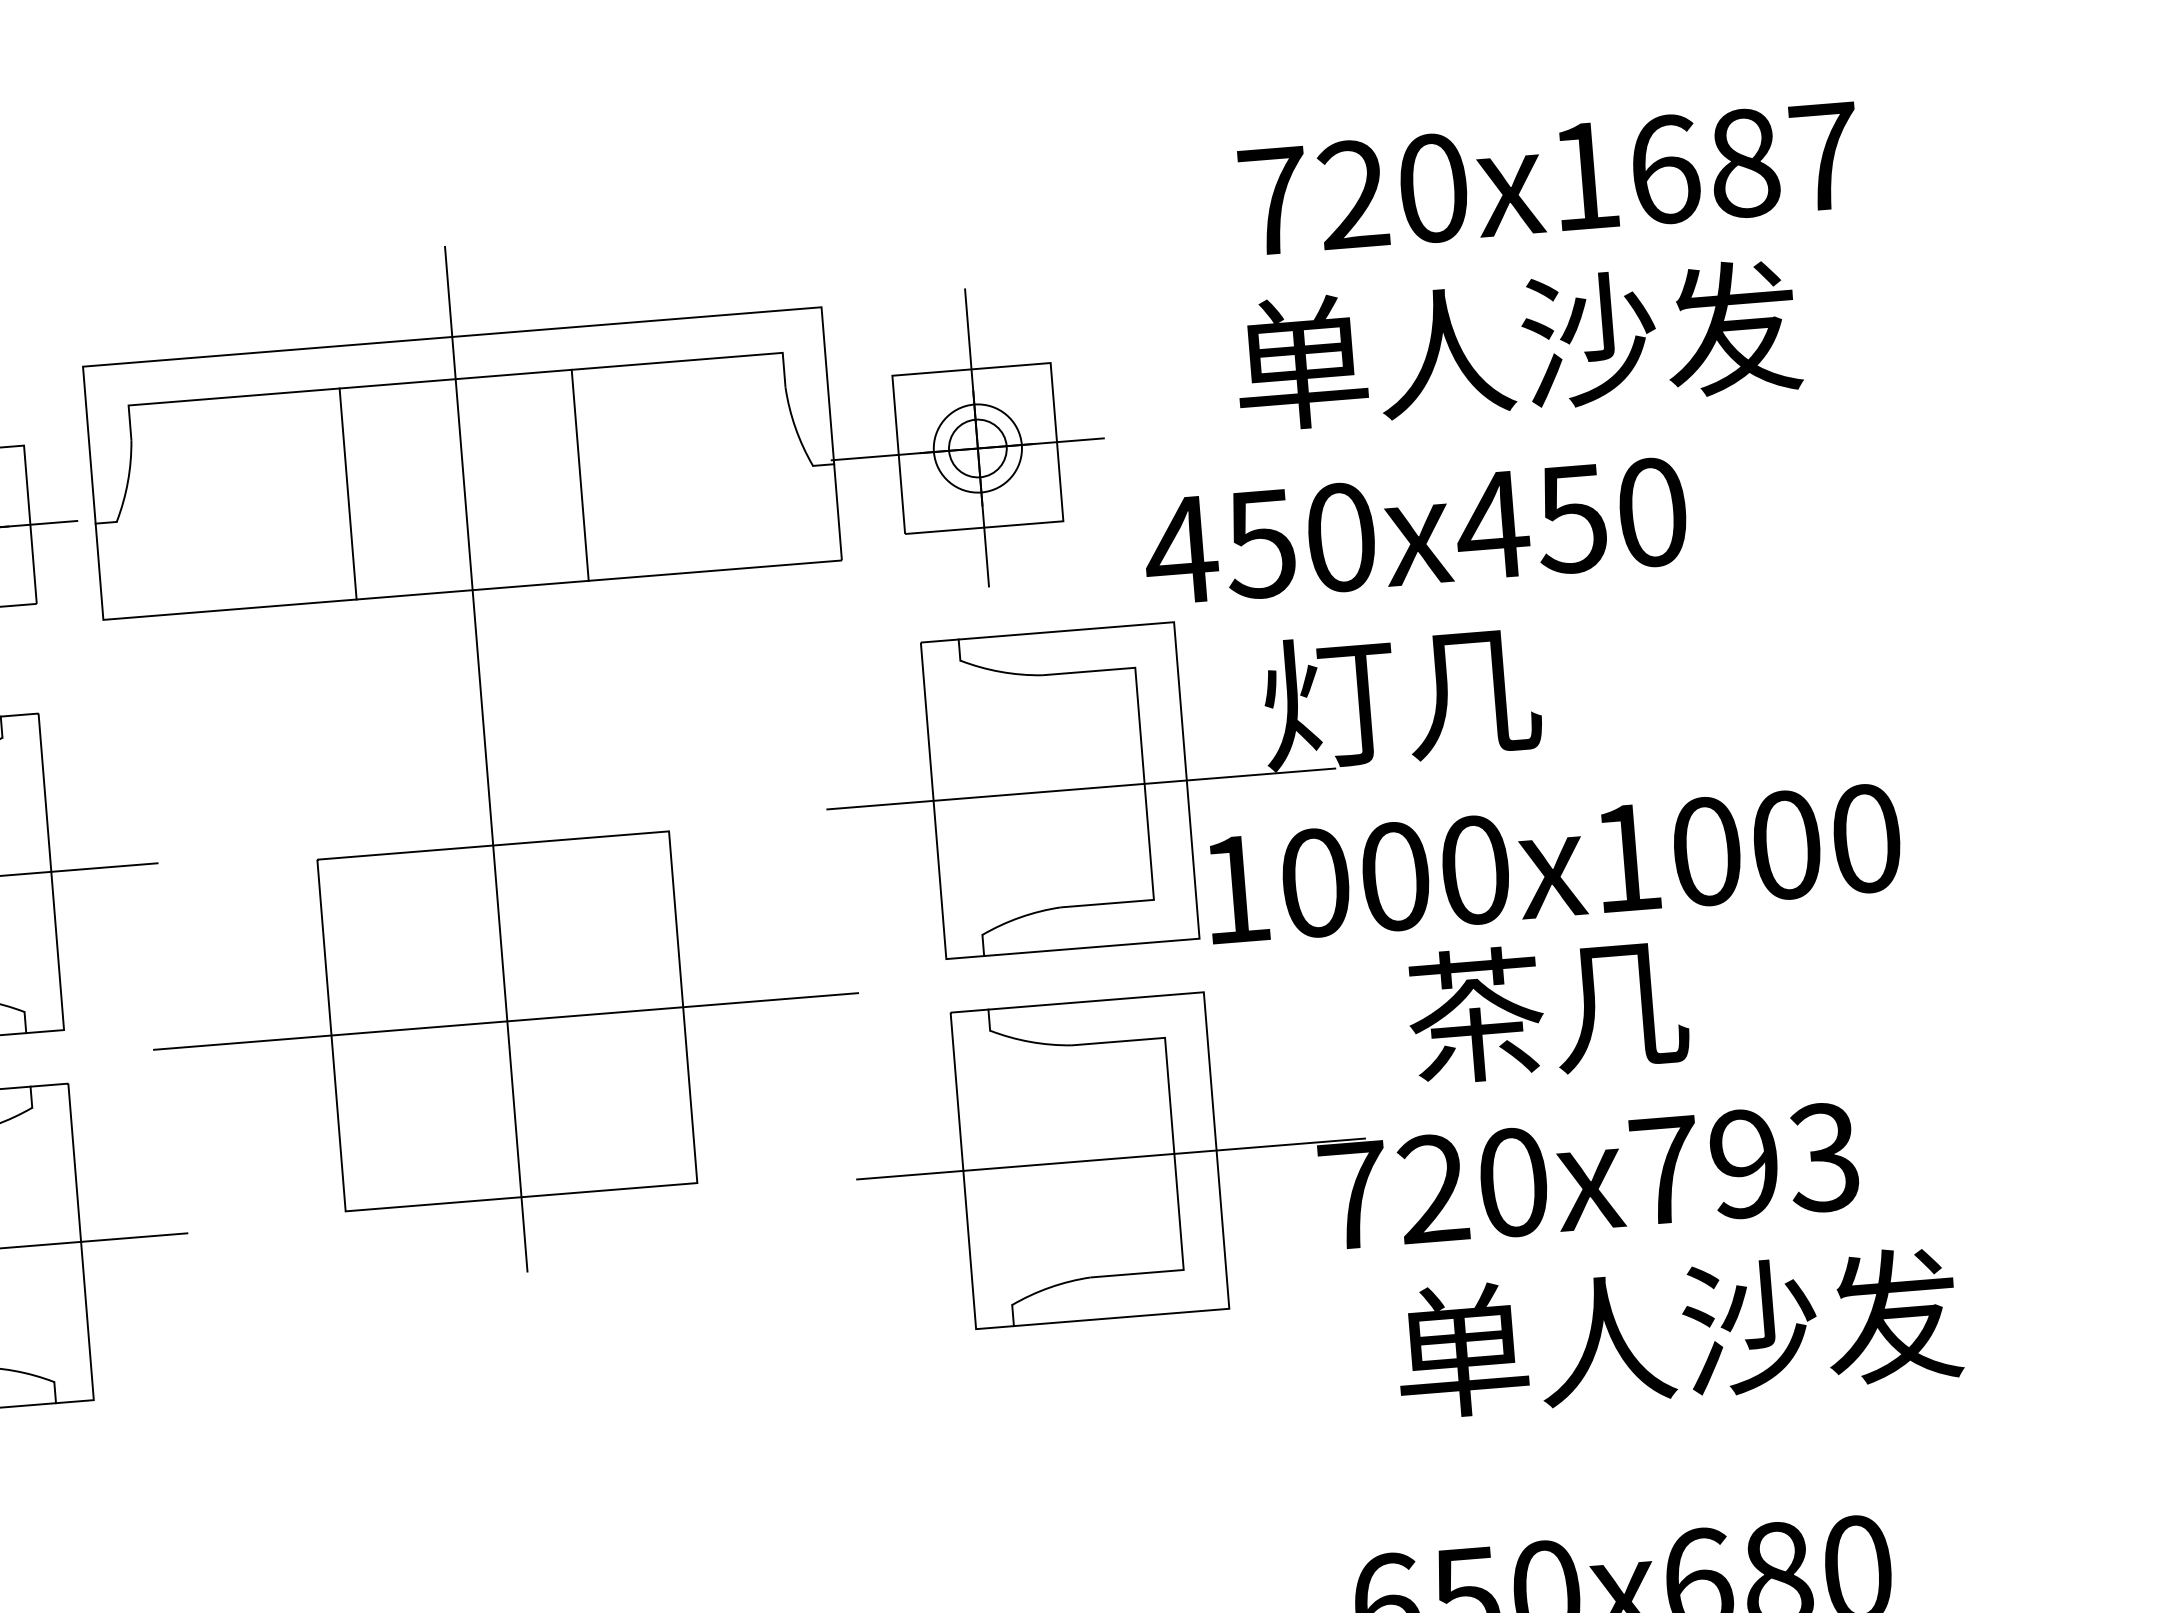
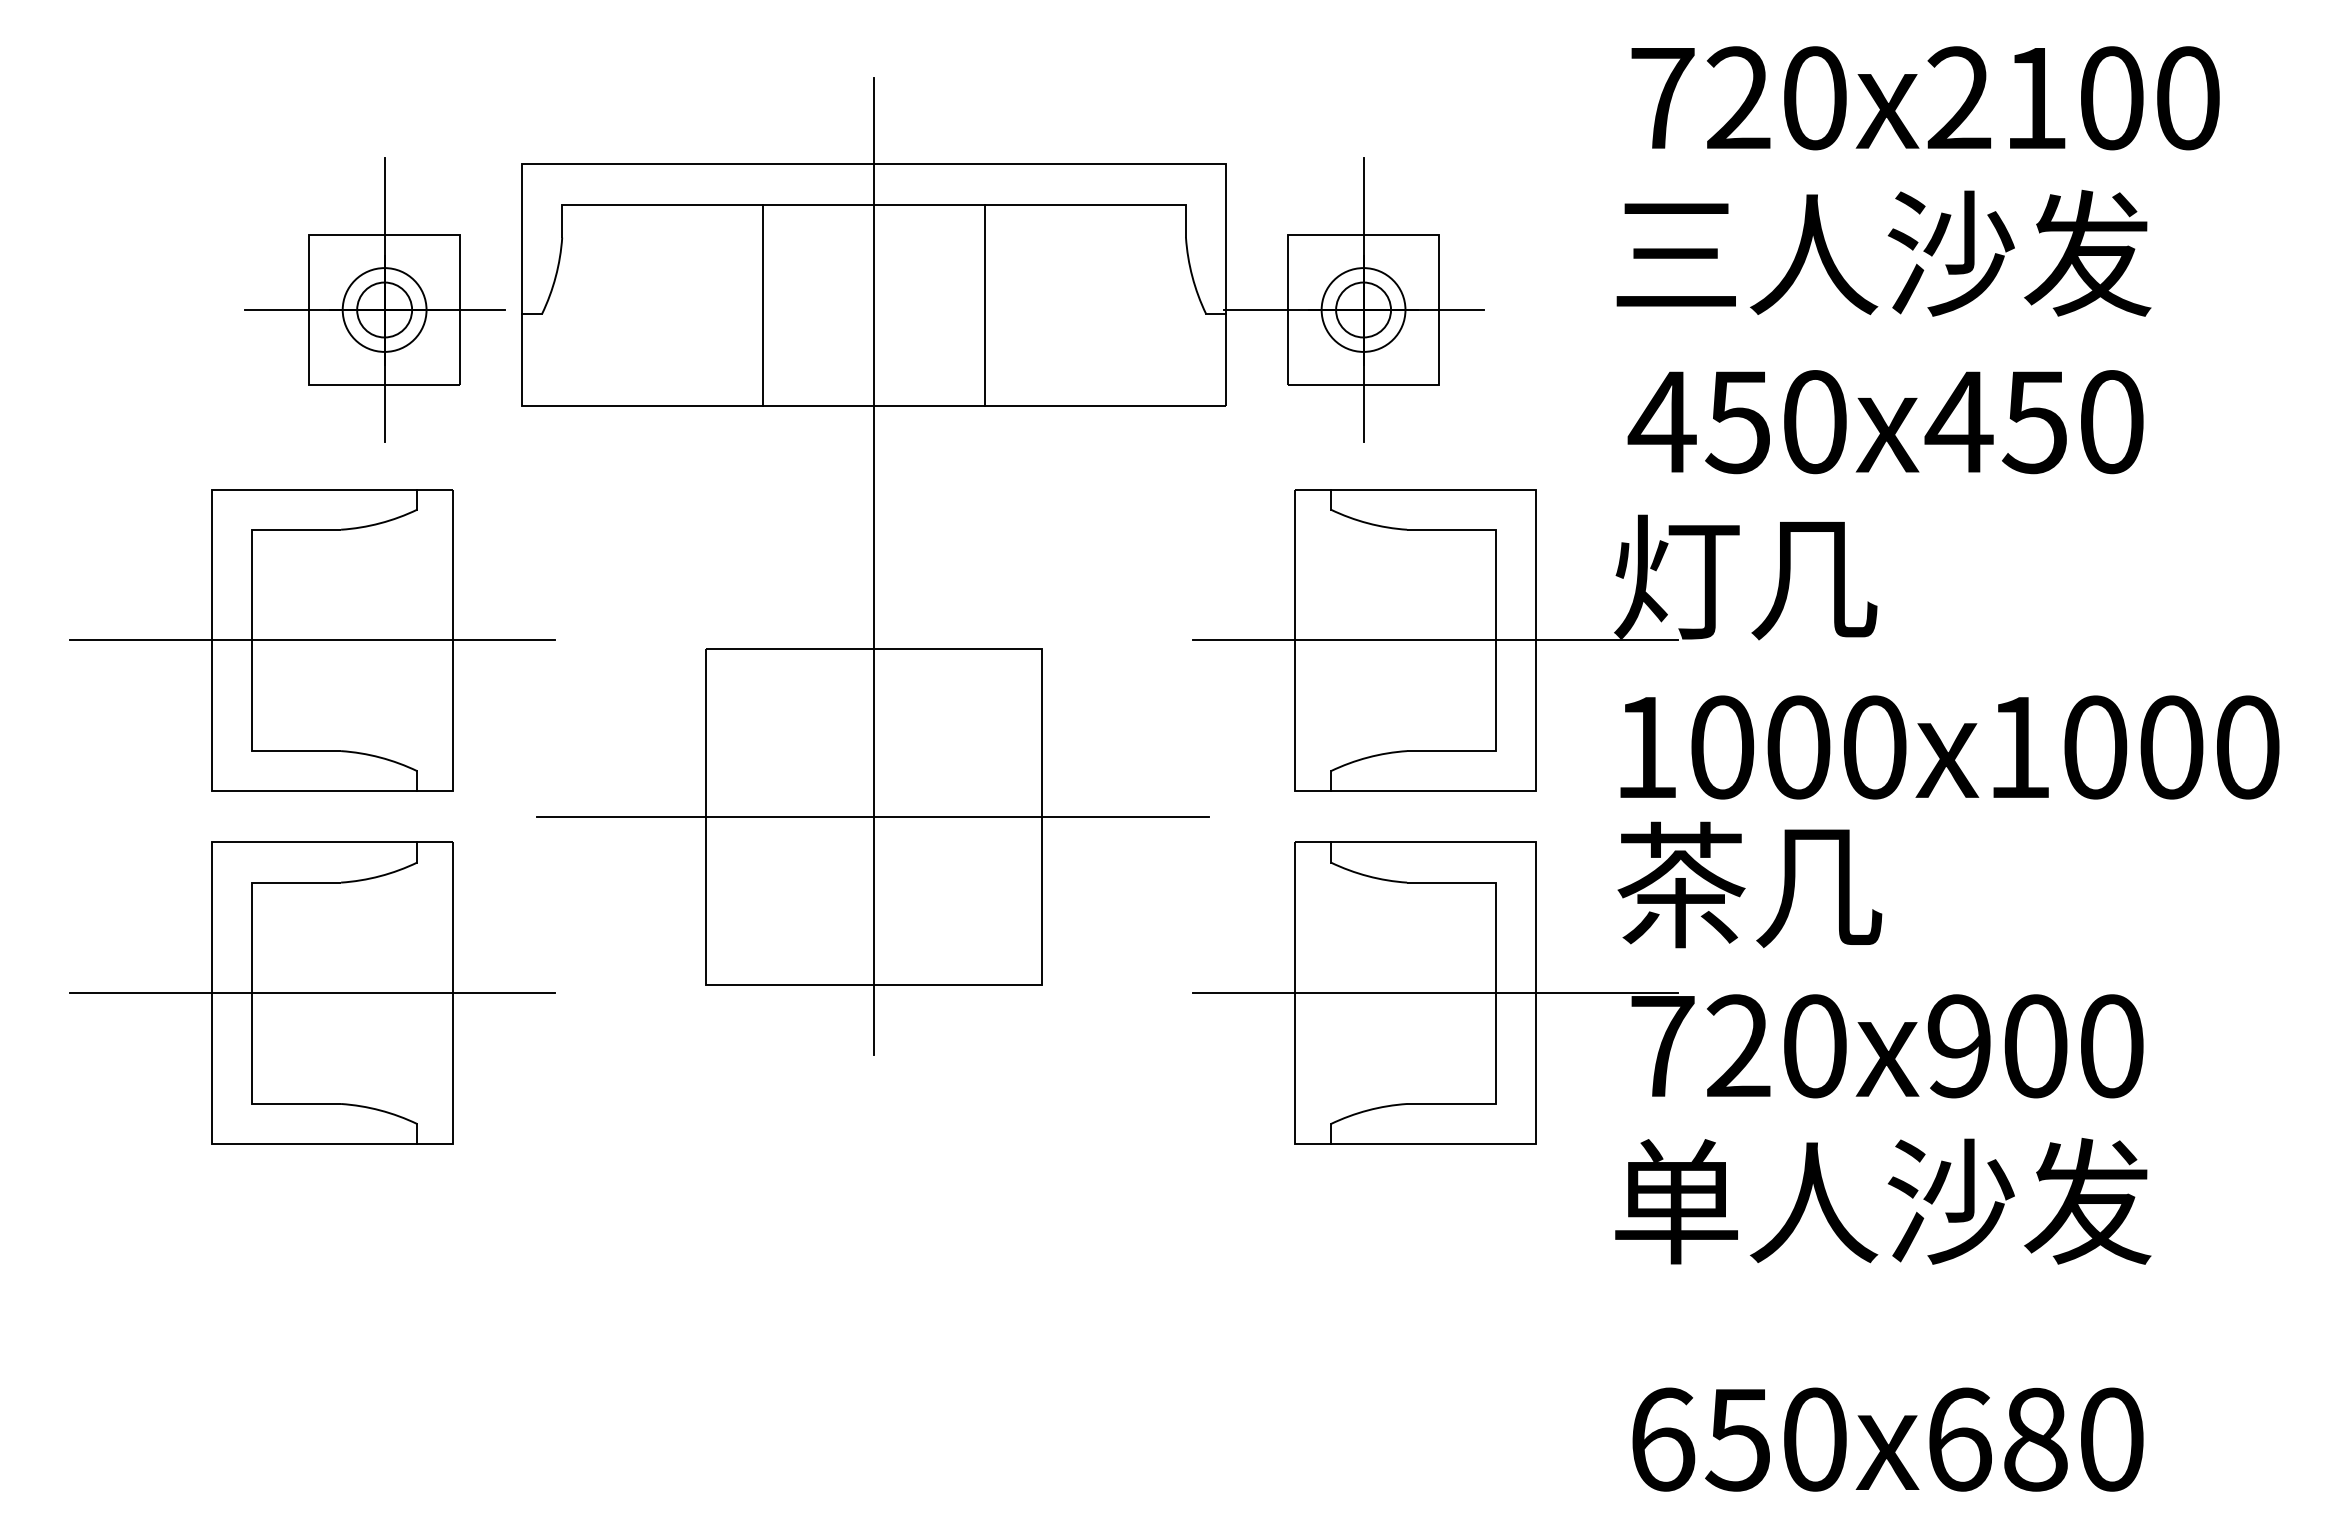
text: (1704, 166) -> (2073, 98), 720x1687 -> 720x2100
text: (1301, 362) -> (1676, 253), 单人沙发 -> 三人沙发
text: (1415, 532) -> (1885, 422), moved
text: (1553, 863) -> (1949, 747), moved
text: (1547, 1009) -> (1749, 884), moved
text: (1744, 1164) -> (2035, 1046), 720x793 -> 720x900
text: (1679, 1333) -> (1883, 1201), moved

